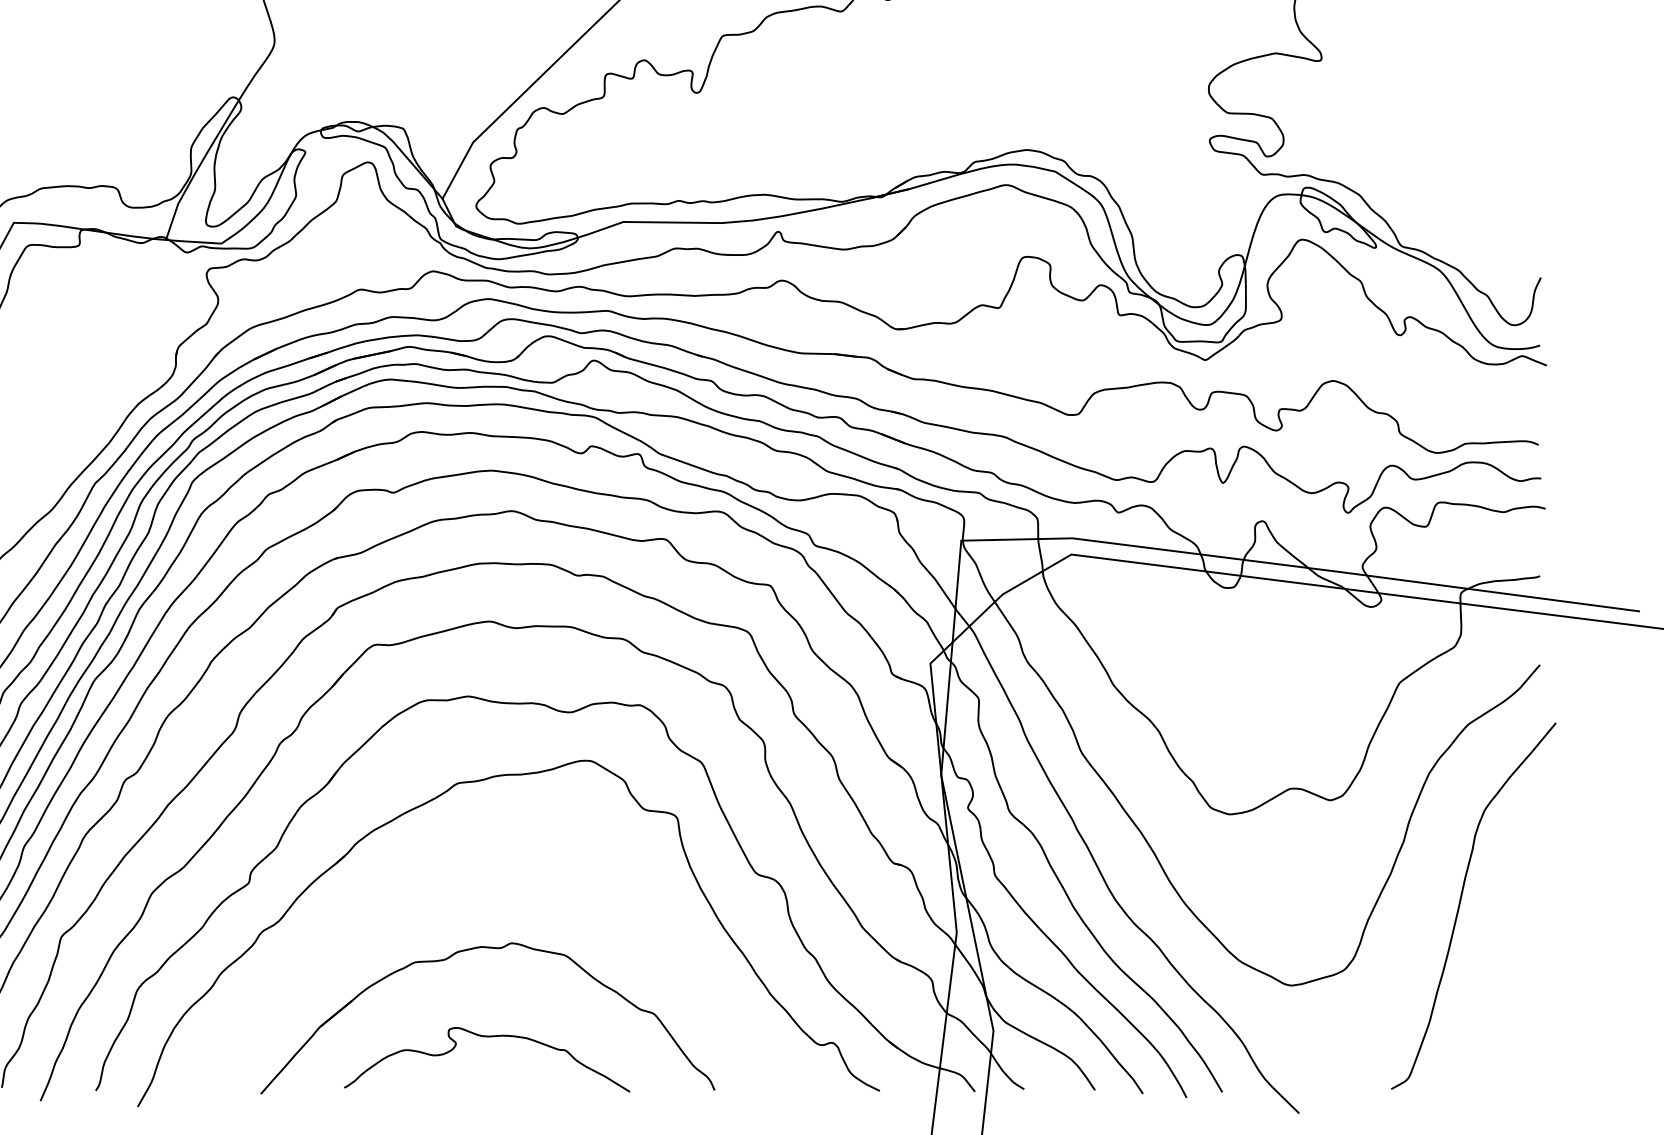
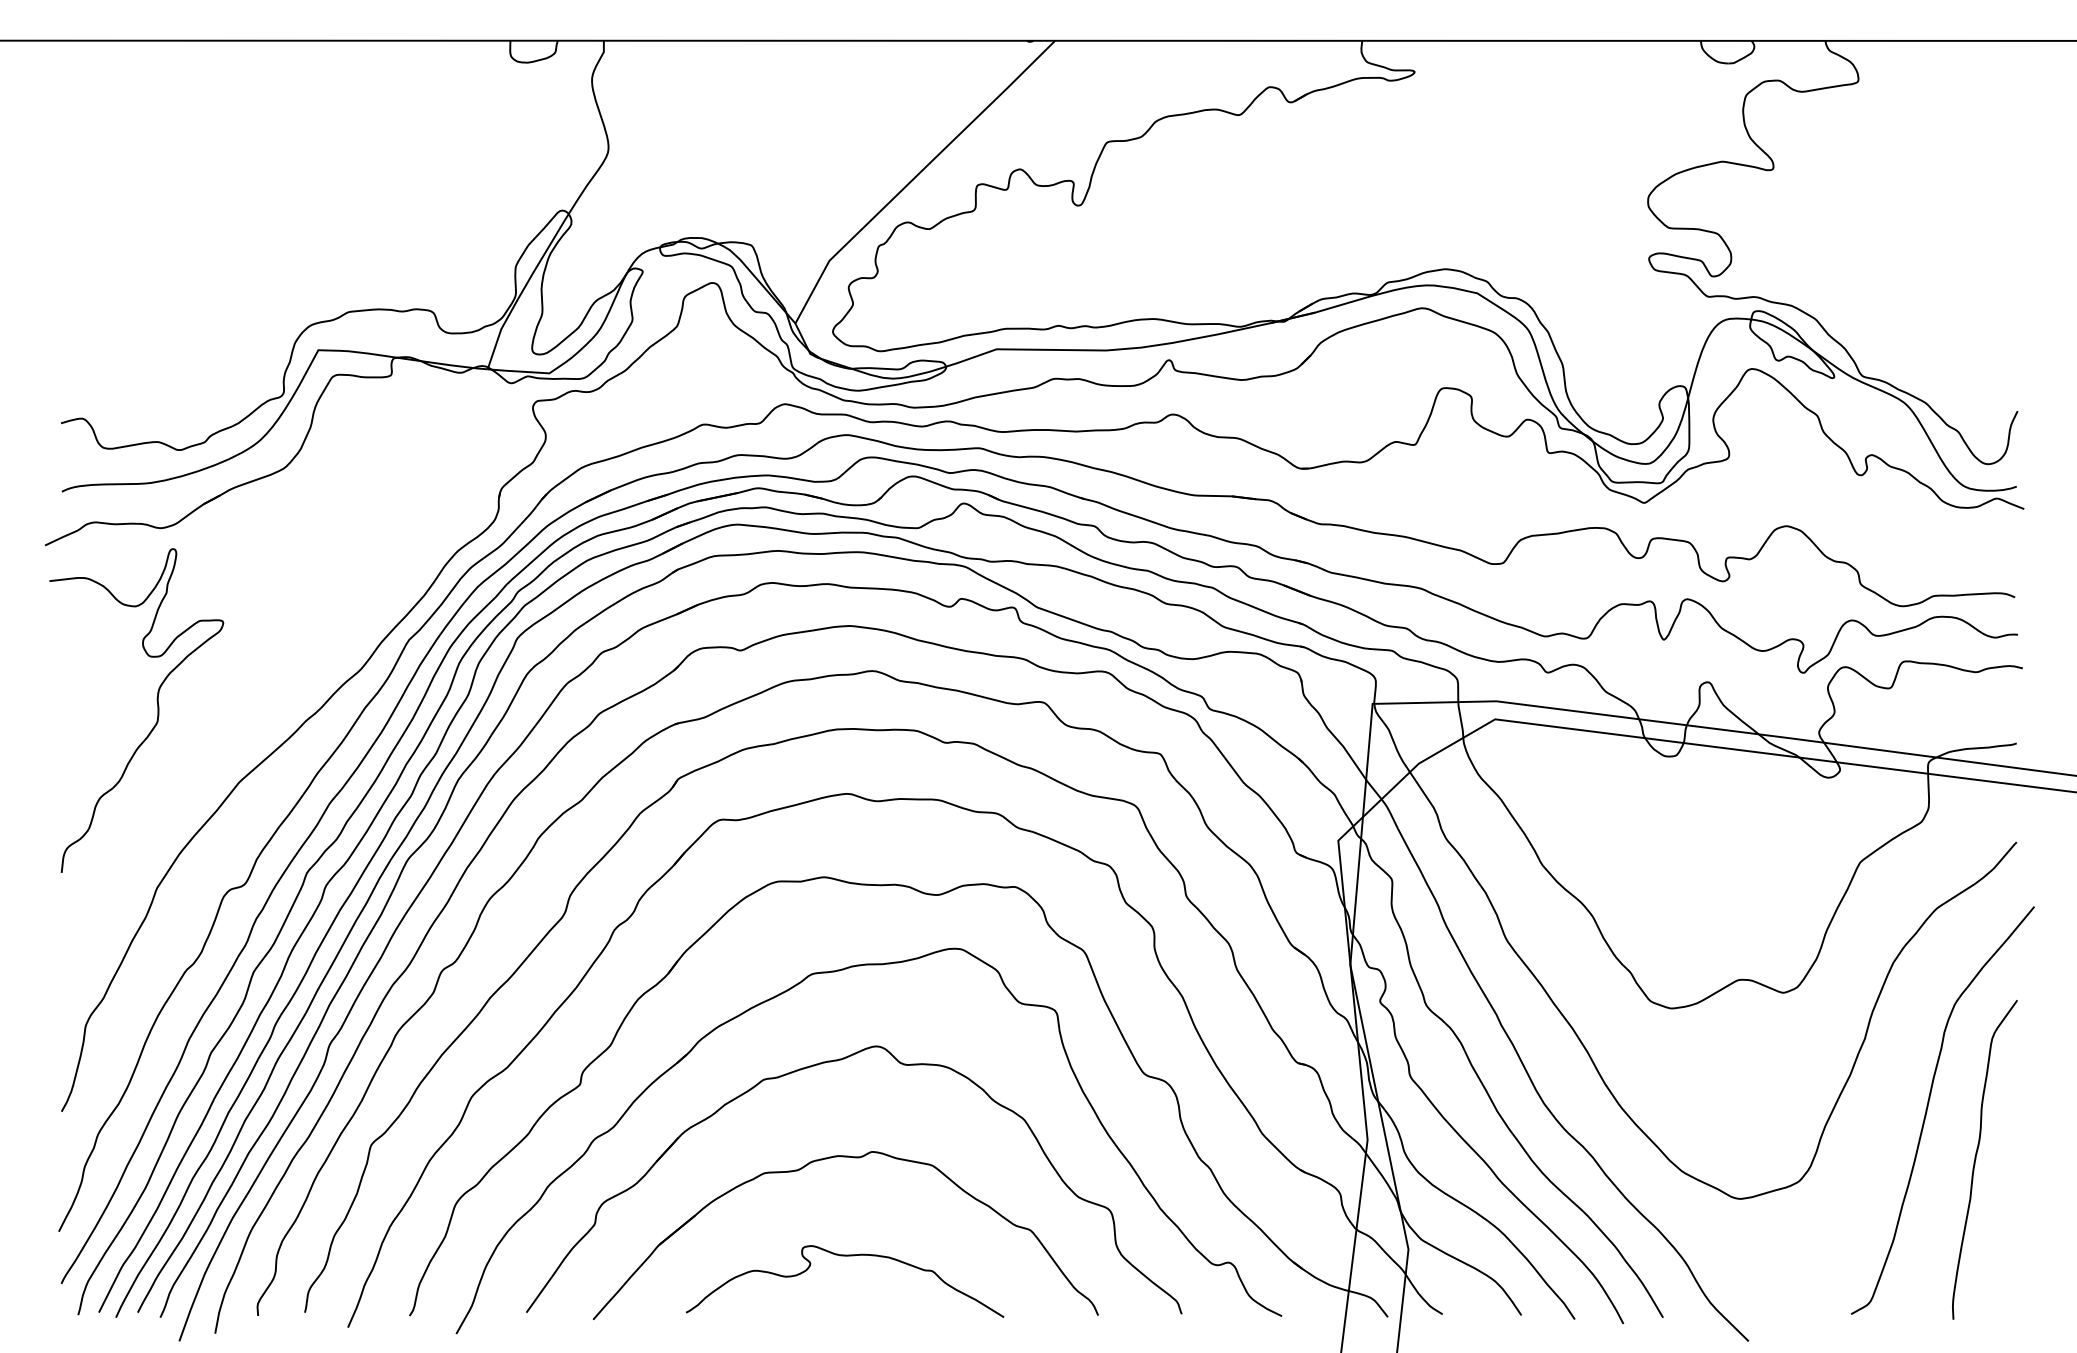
part: (480, 862) -> (837, 1061), added
curve: (1503, 950) -> (1976, 1159), added

